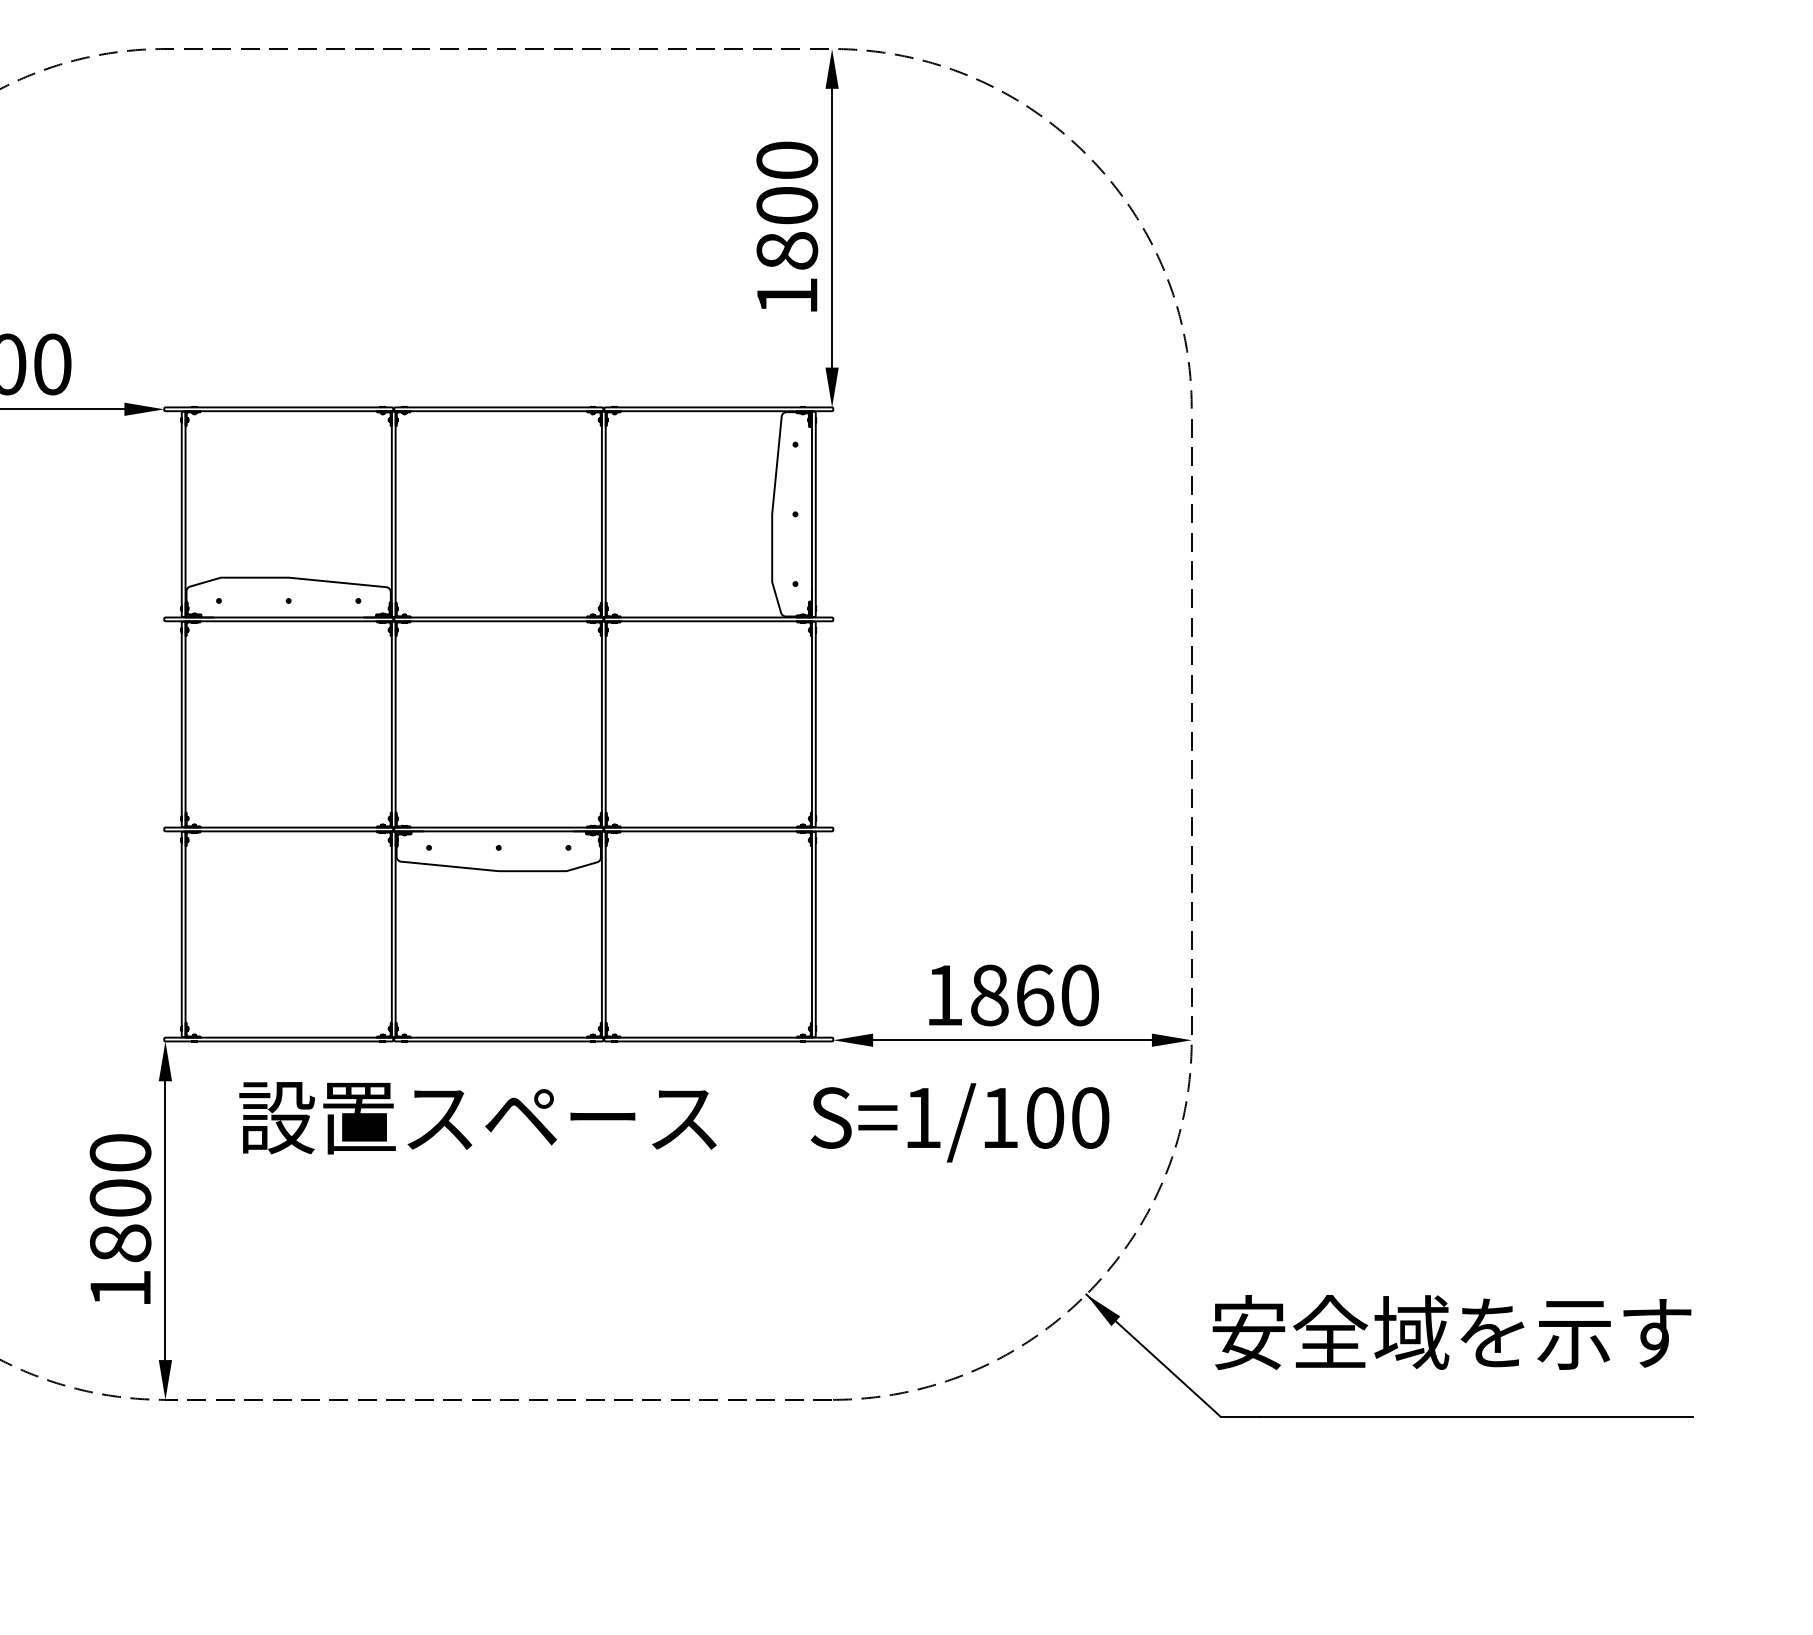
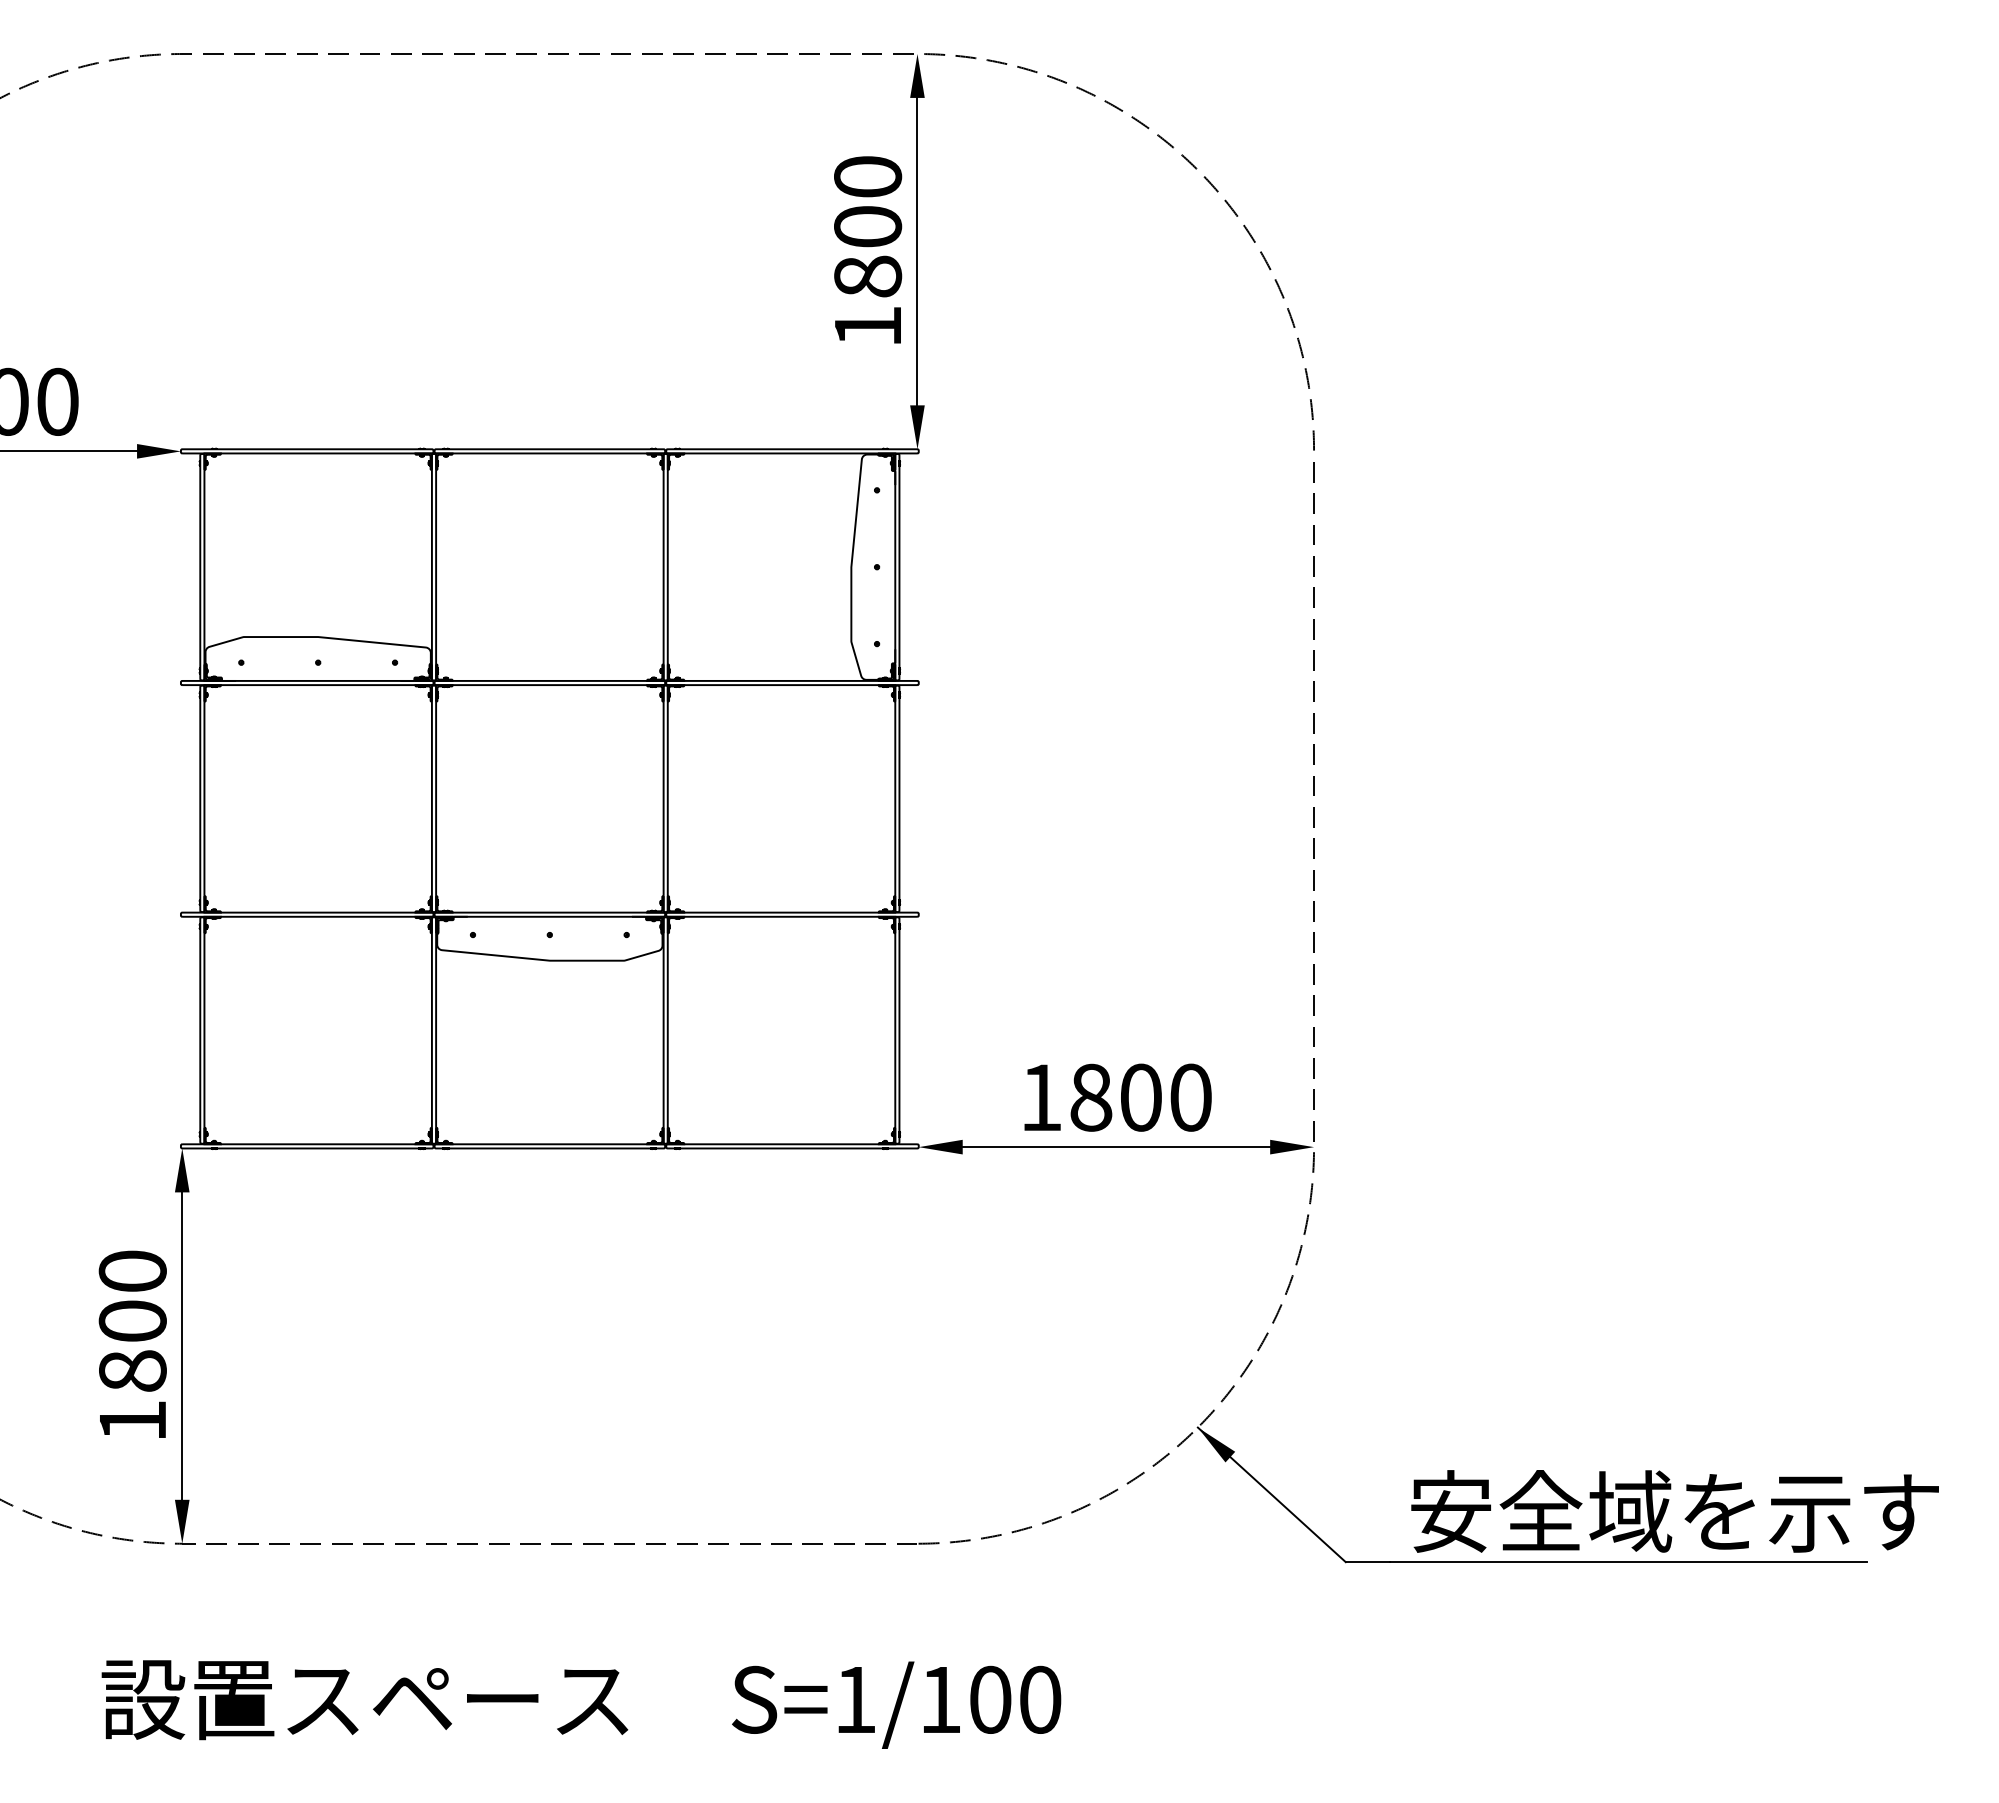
text: (1035, 995) -> (1141, 1097), 1860 -> 1800
text: (674, 1122) -> (581, 1704), moved
text: (1451, 1332) -> (1674, 1511), moved

